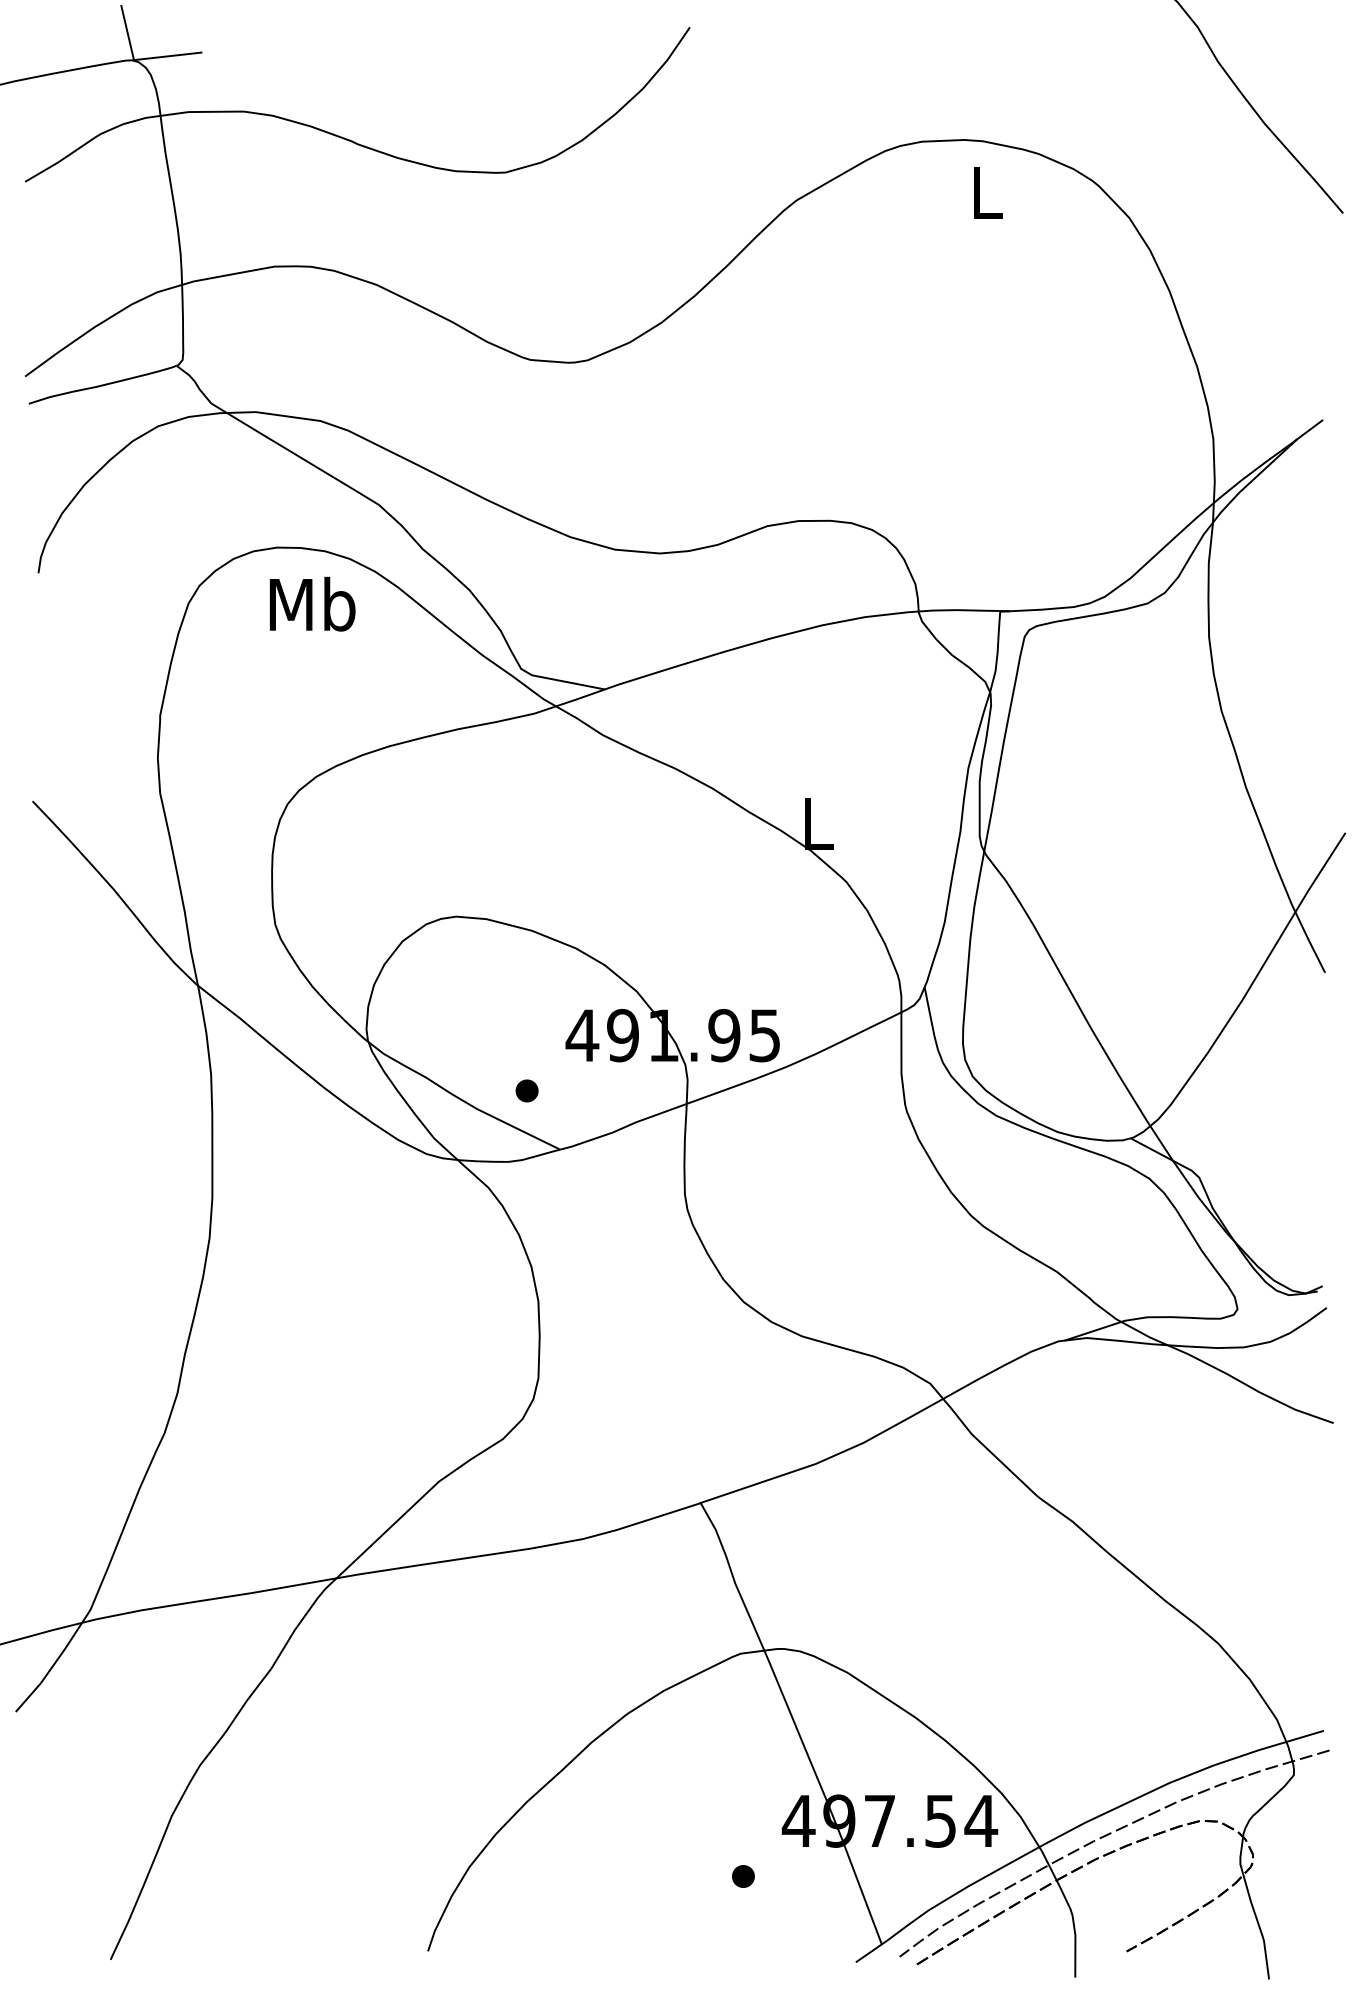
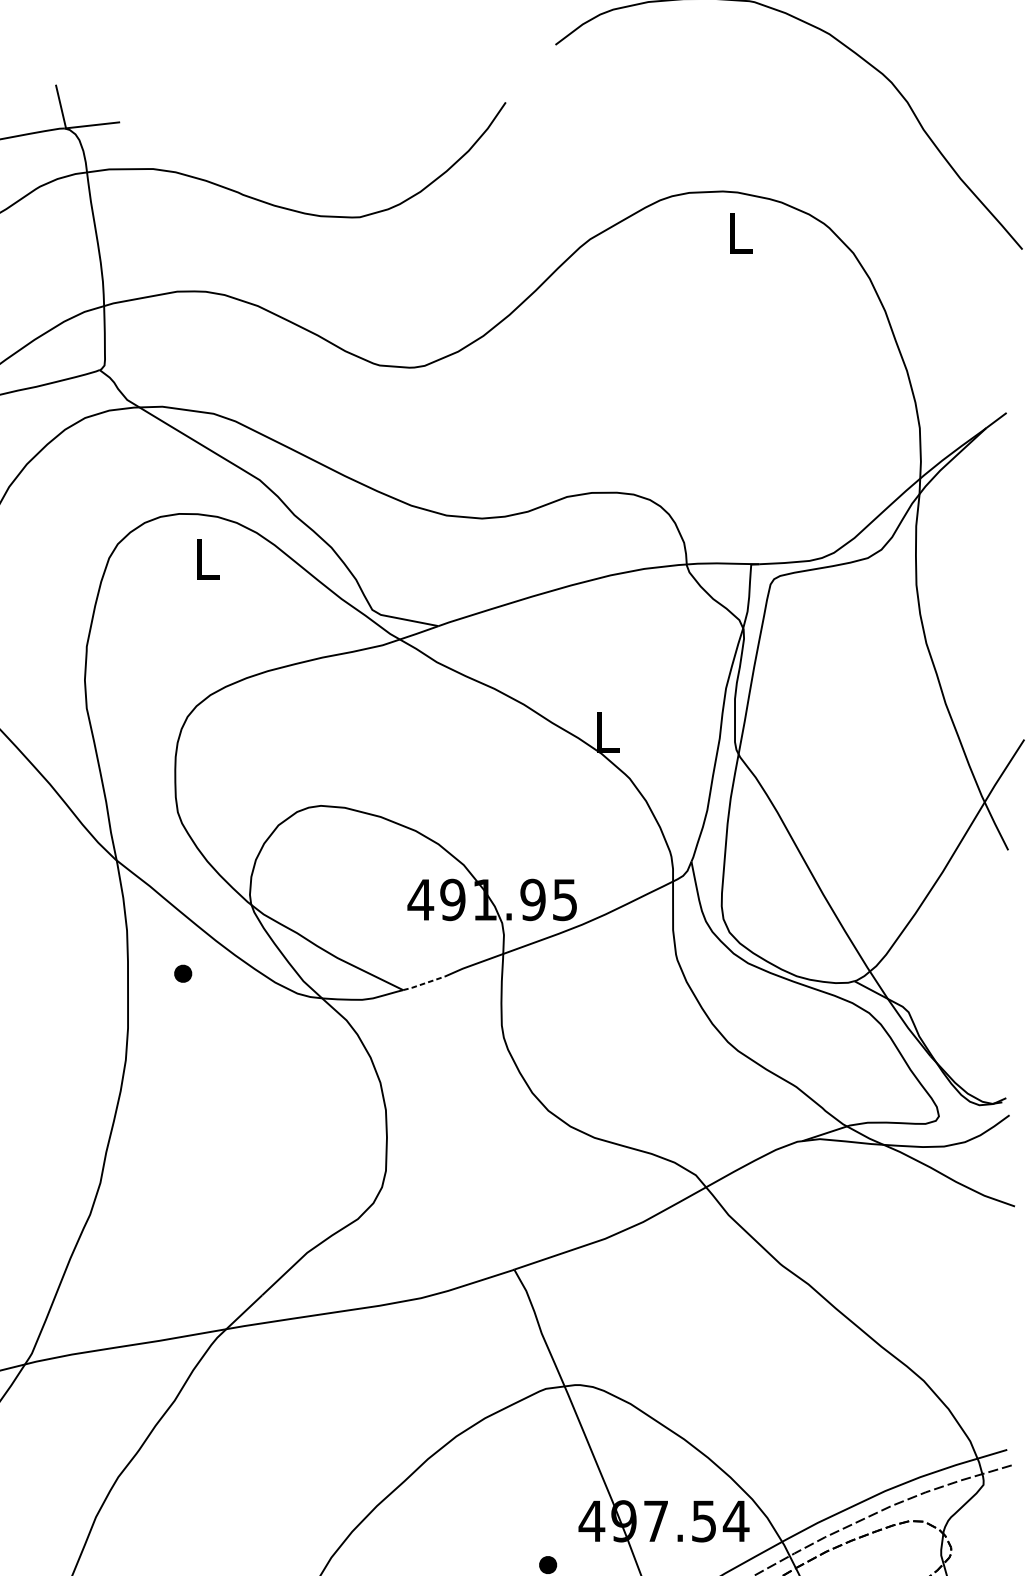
text: (312, 603) -> (207, 558), Mb -> L
part: (526, 1090) -> (182, 973), moved
line: (586, 1141) -> (423, 983), solid -> dashed

